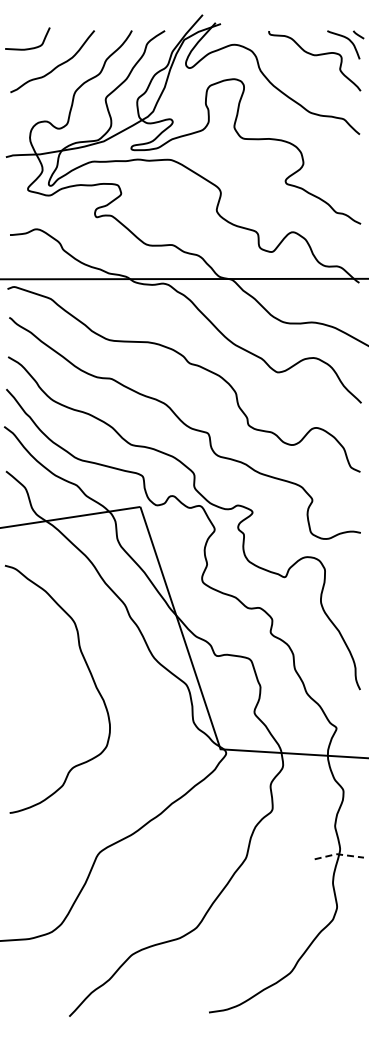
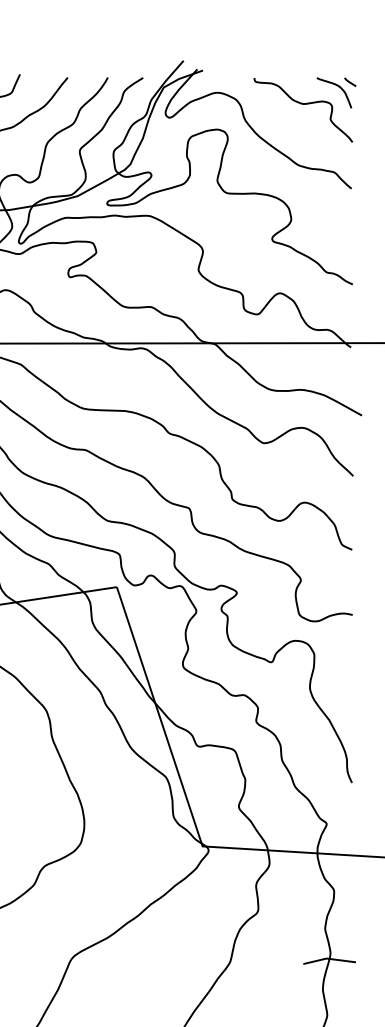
line: (338, 854) -> (328, 958), dashed -> solid

